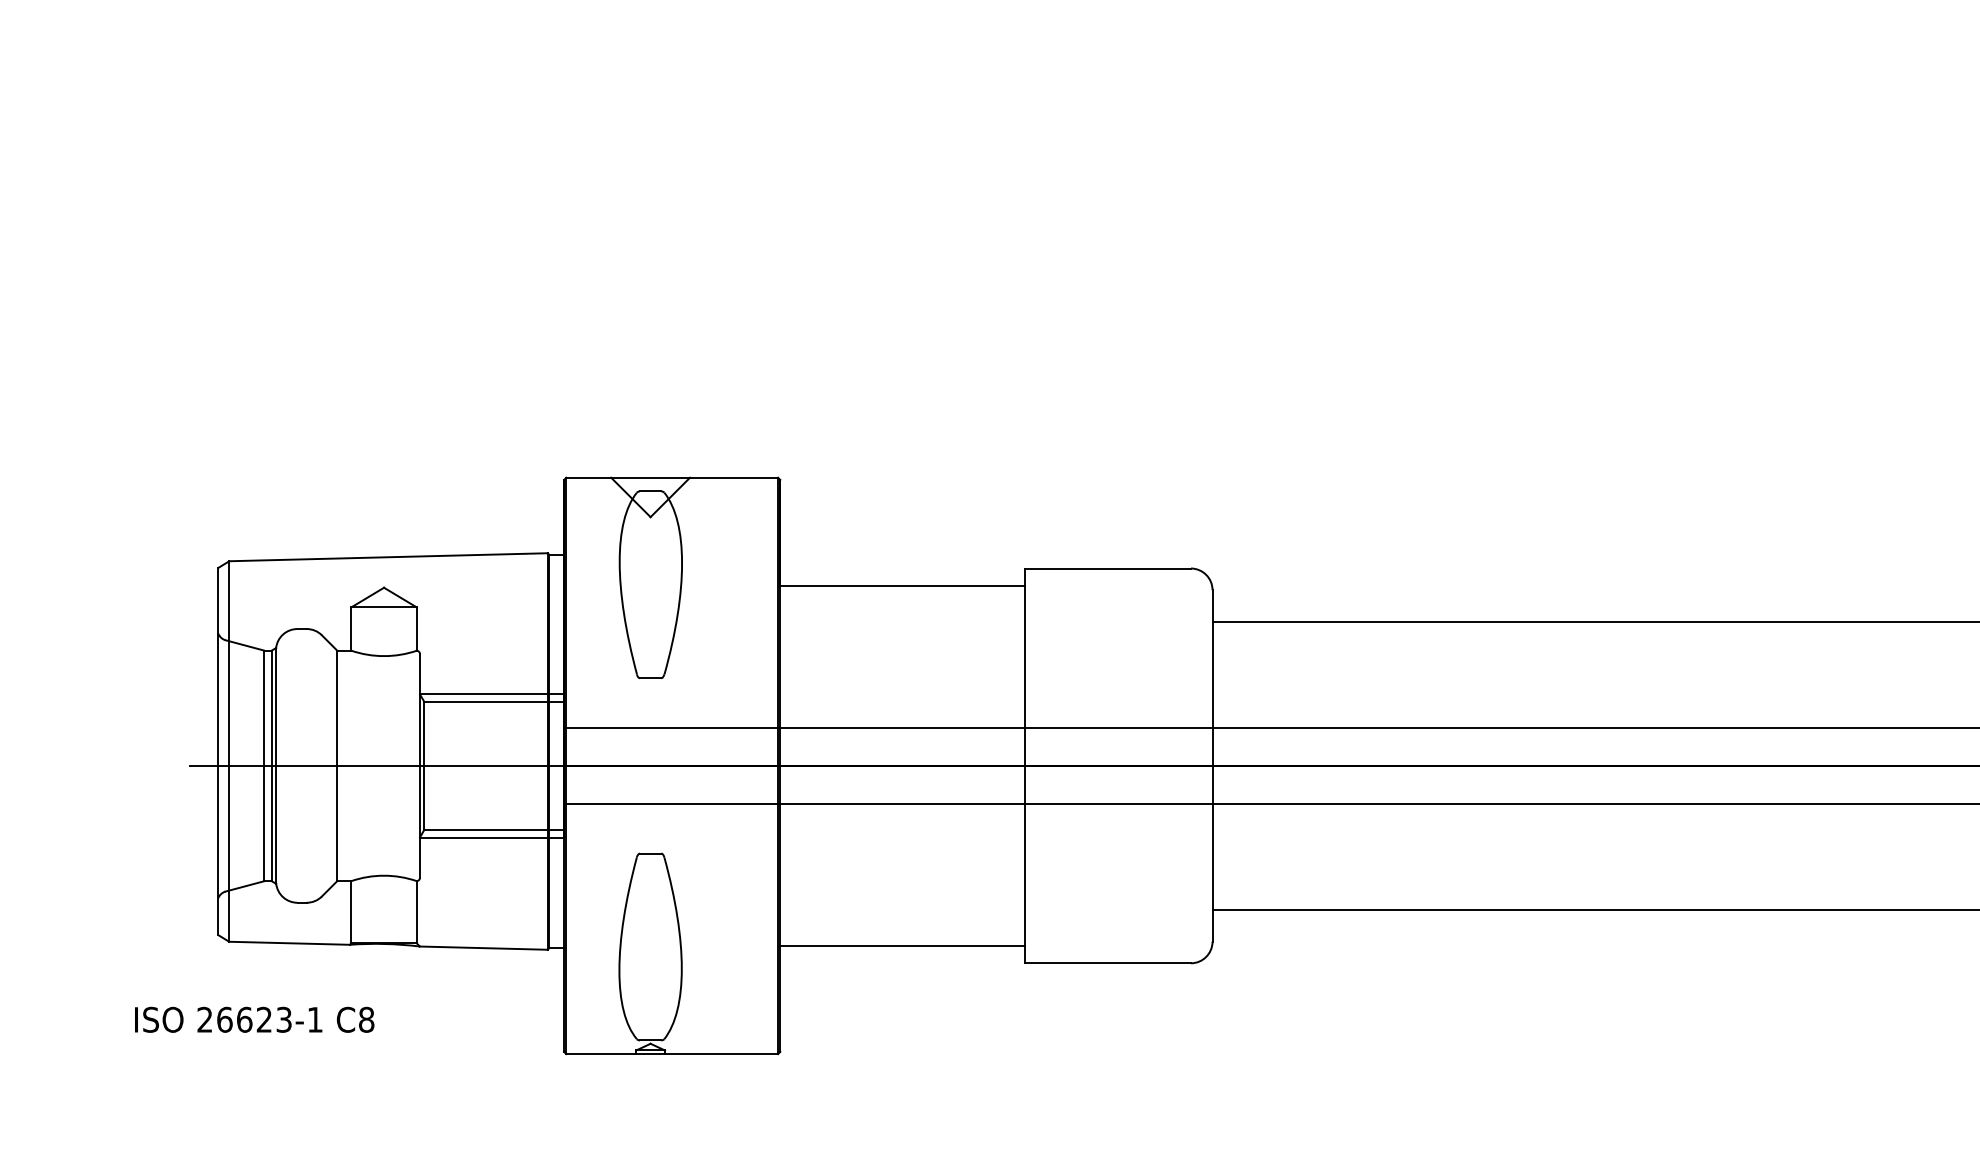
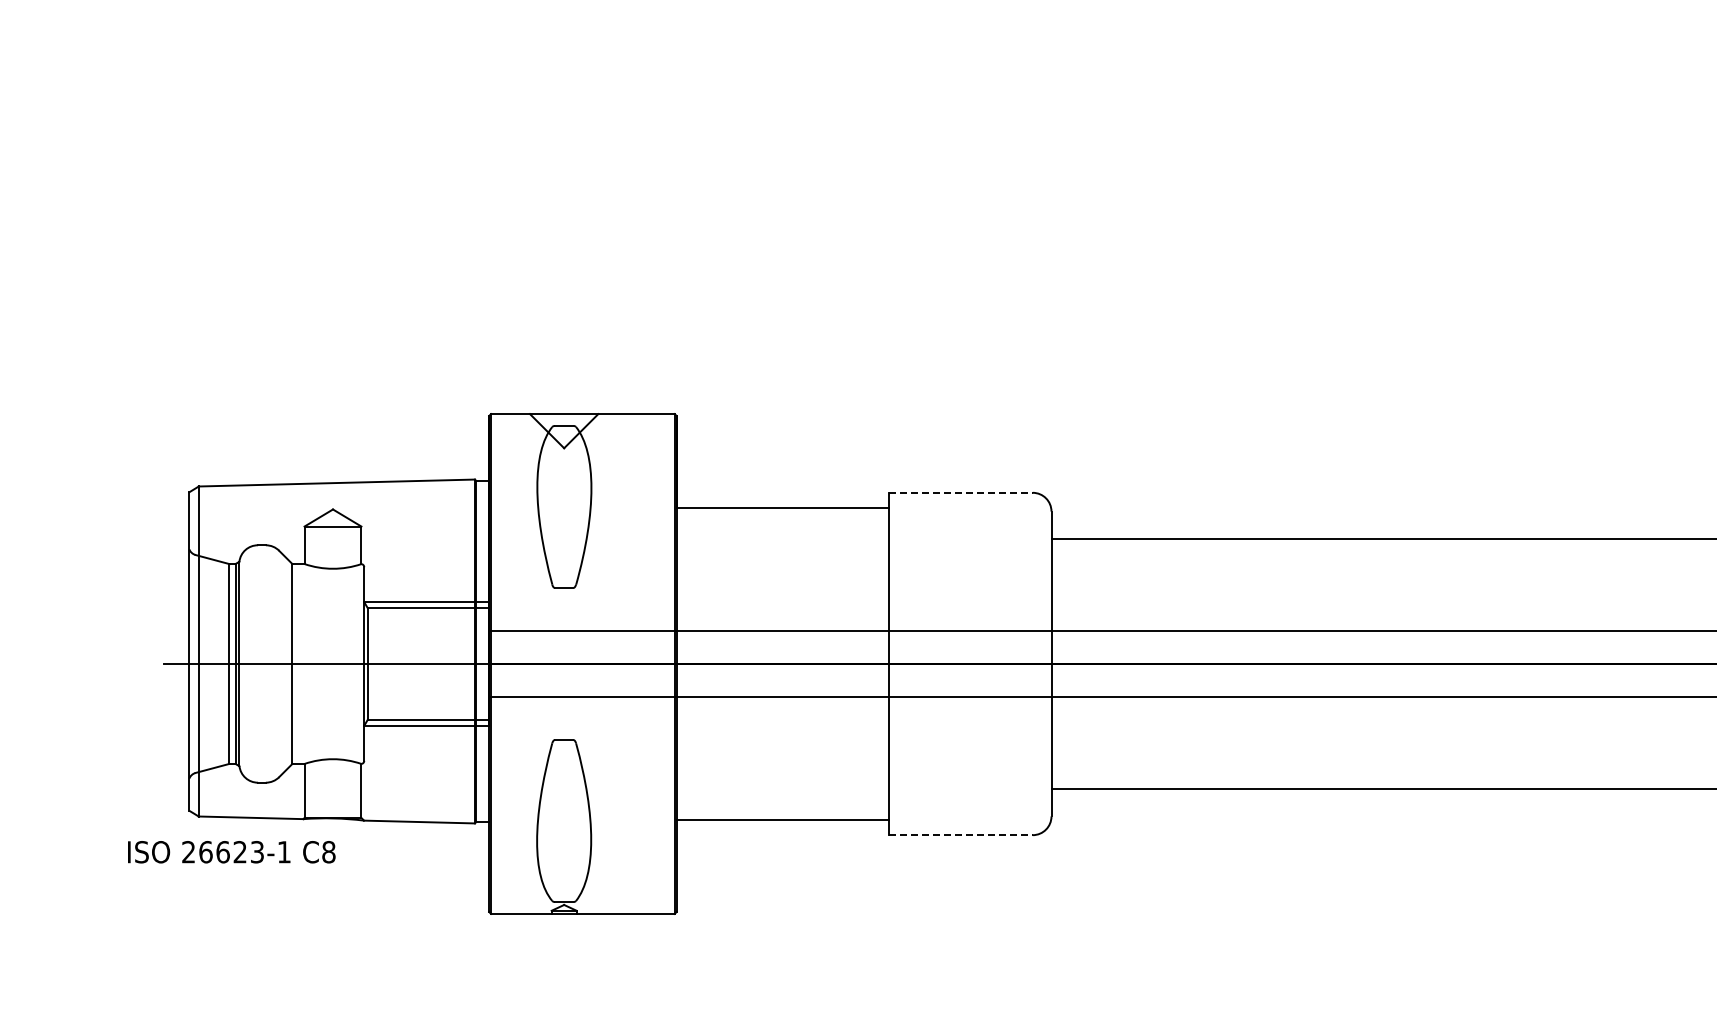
line: (1107, 568) -> (960, 492), solid -> dashed
line: (1107, 963) -> (960, 835), solid -> dashed
text: (254, 1020) -> (231, 852), moved

